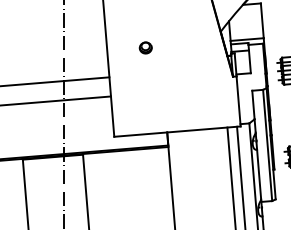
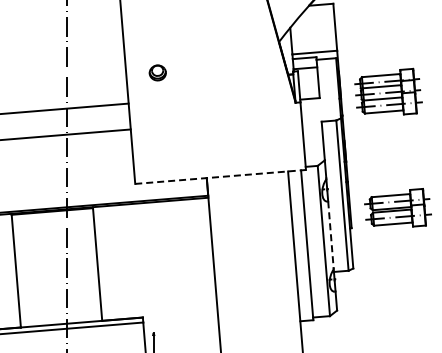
part: (145, 47) -> (157, 72), moved
line: (177, 131) -> (220, 176), solid -> dashed
line: (259, 174) -> (331, 235), solid -> dashed

